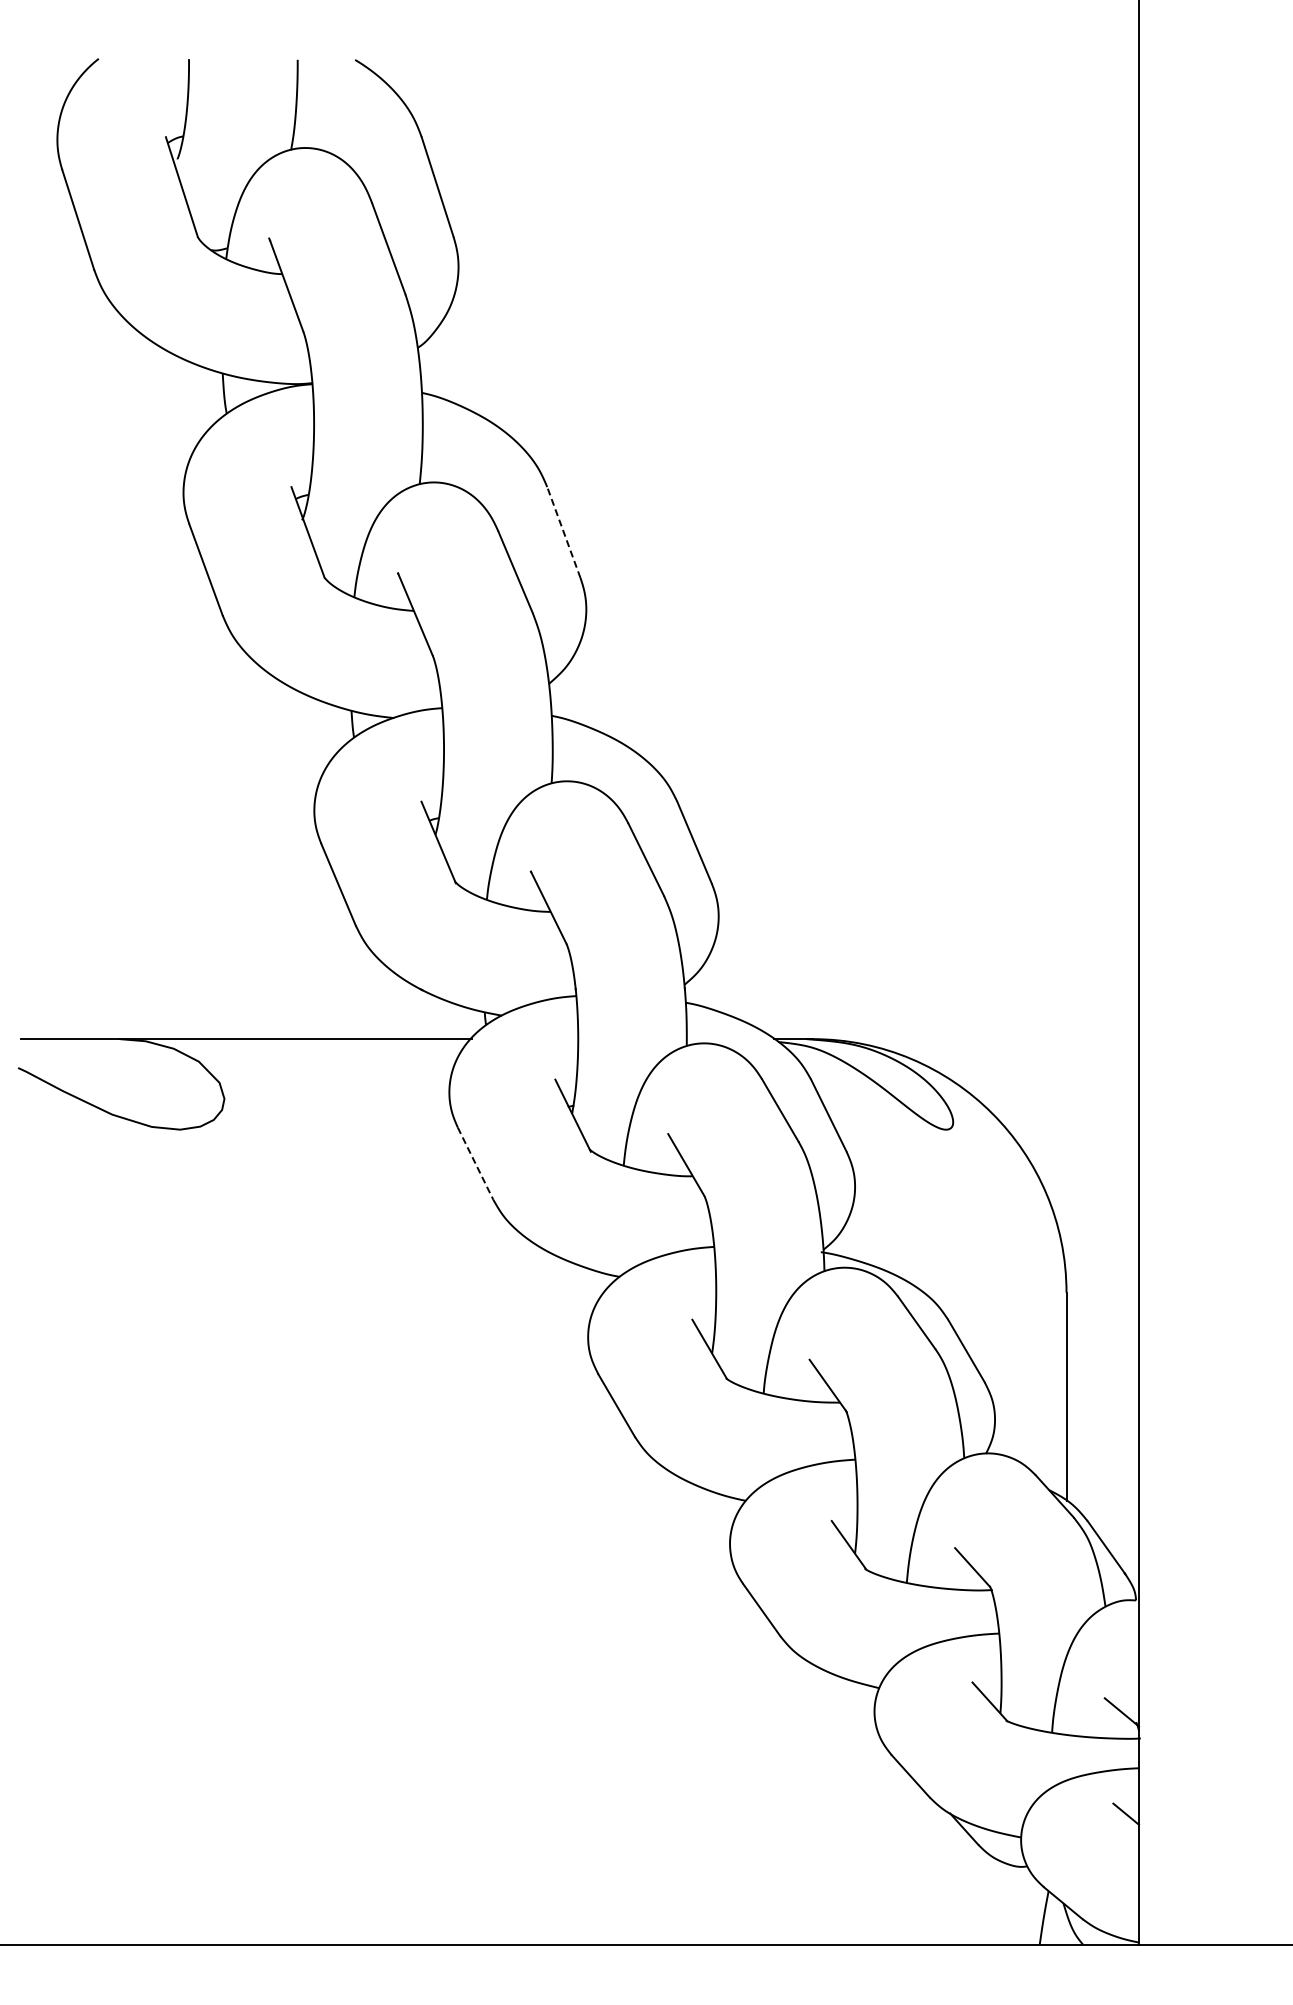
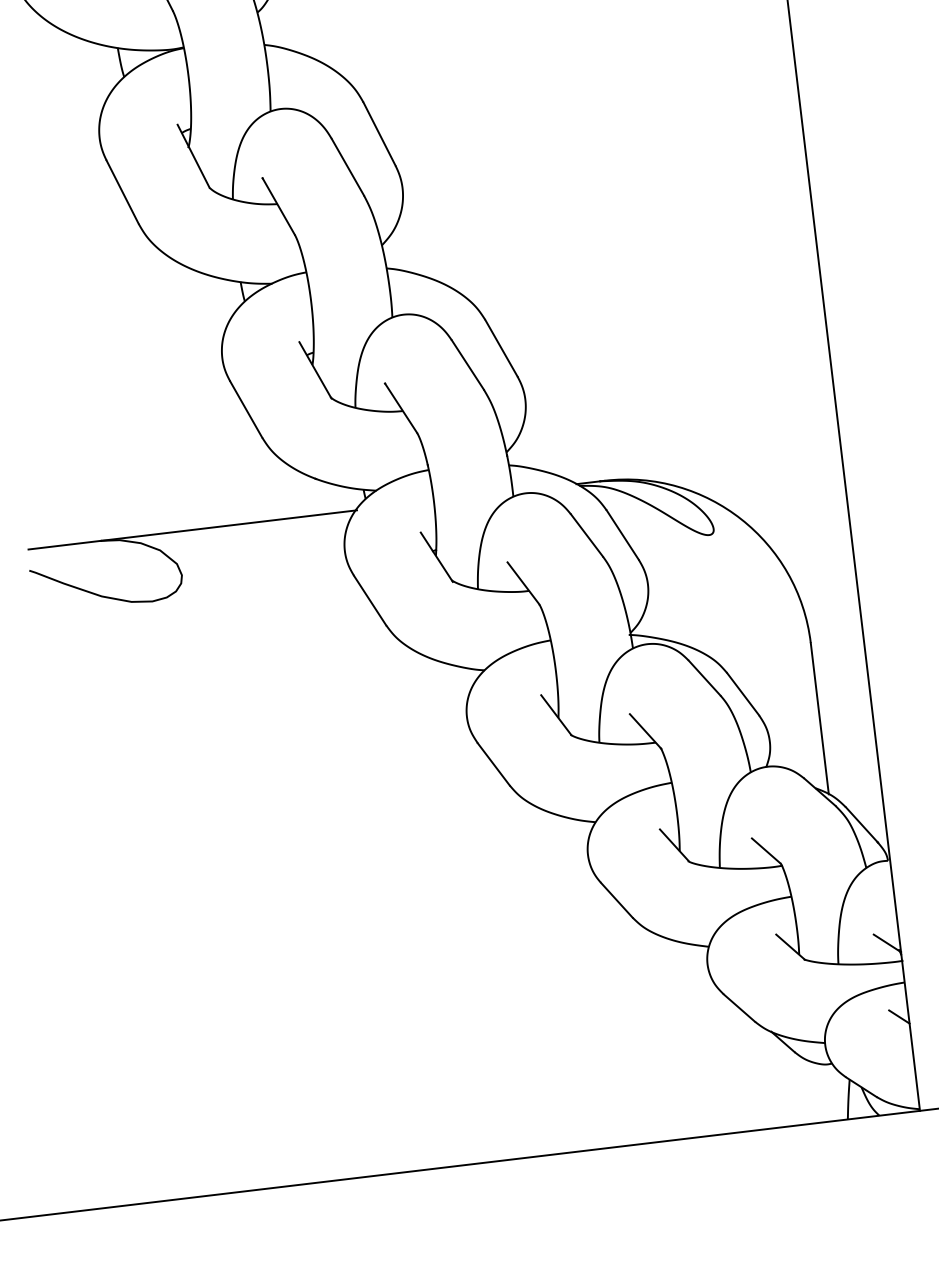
line: (563, 532) -> (379, 134), dashed -> solid
line: (475, 1164) -> (370, 601), dashed -> solid

